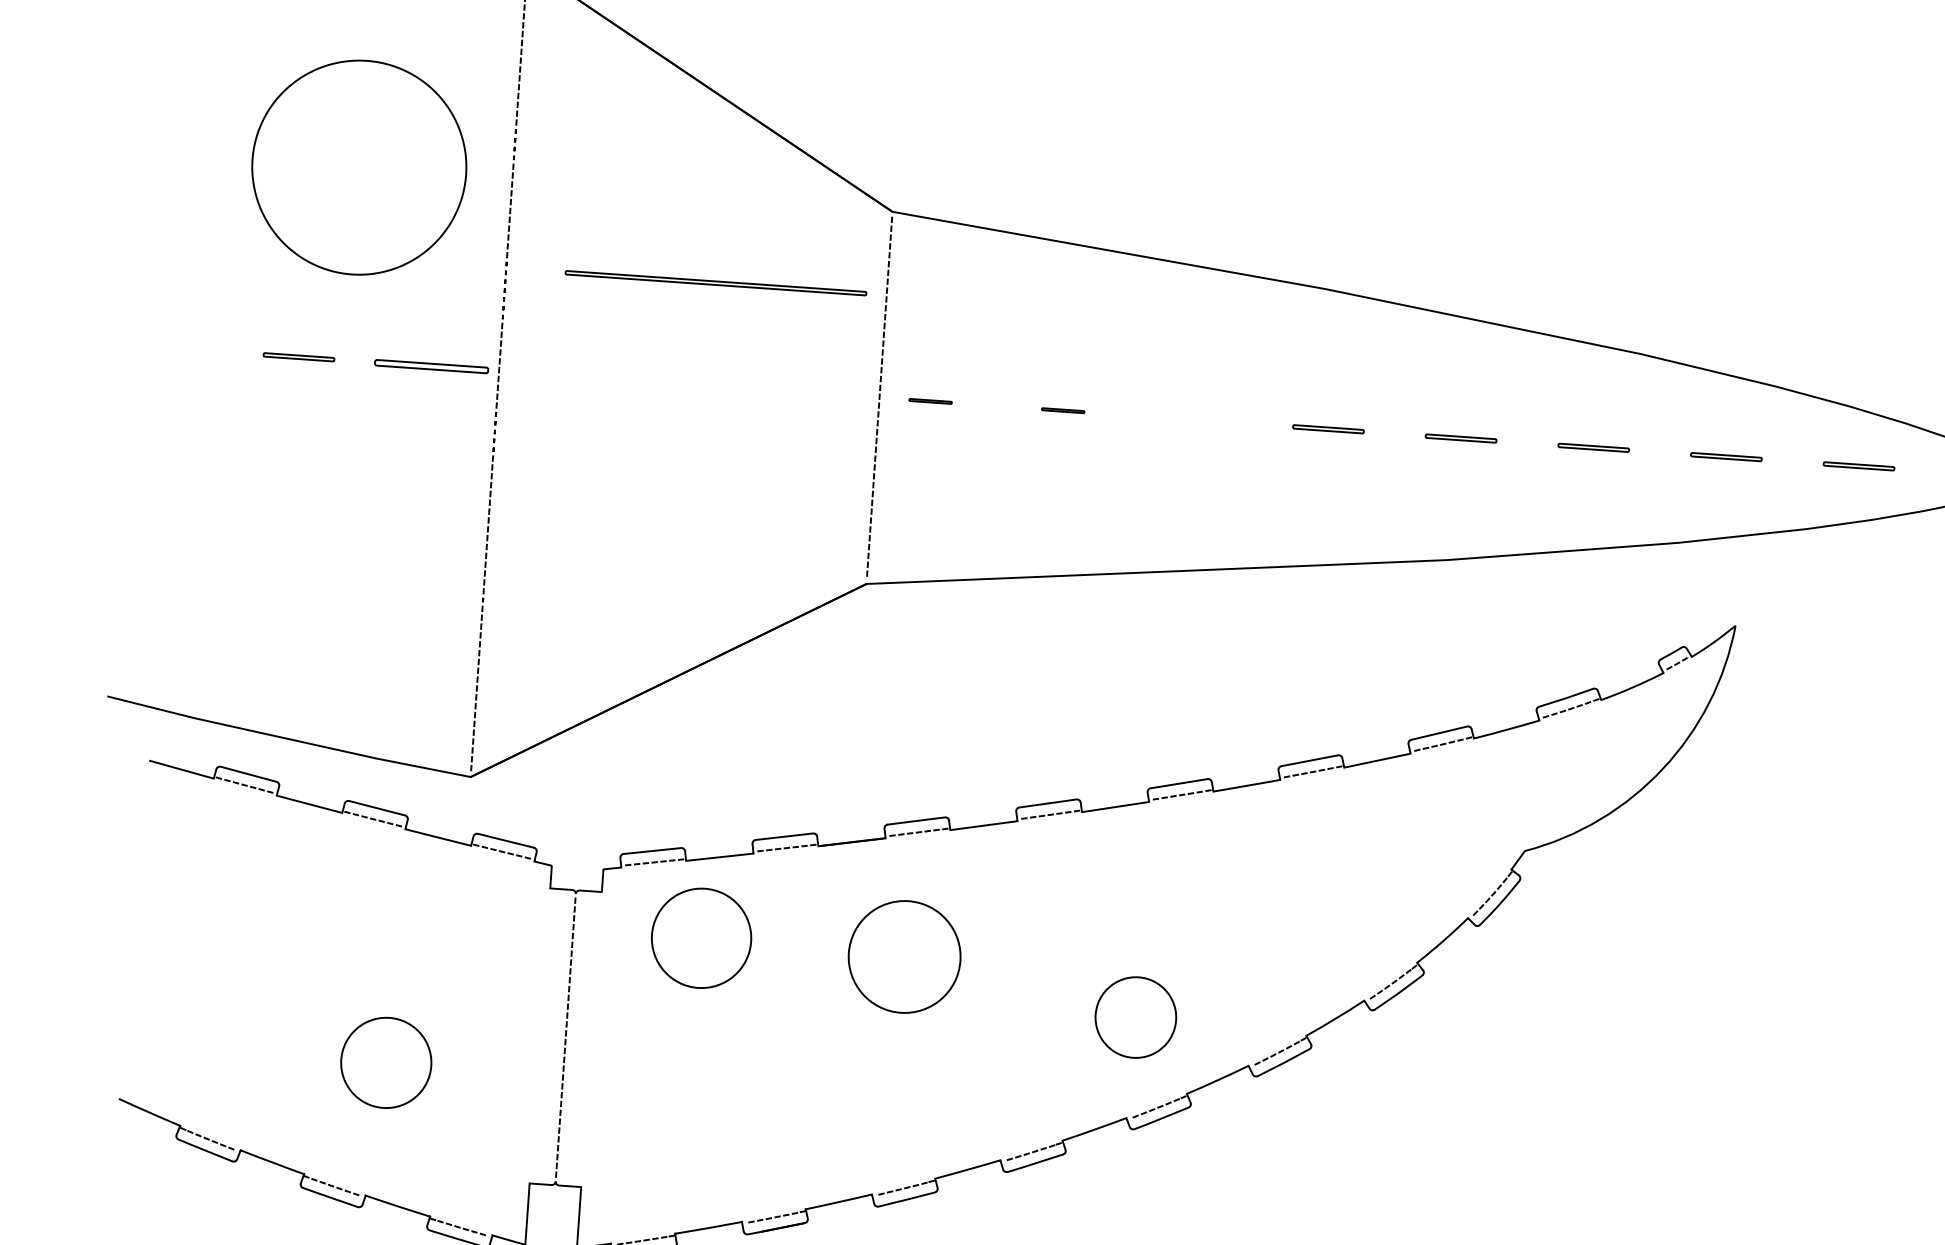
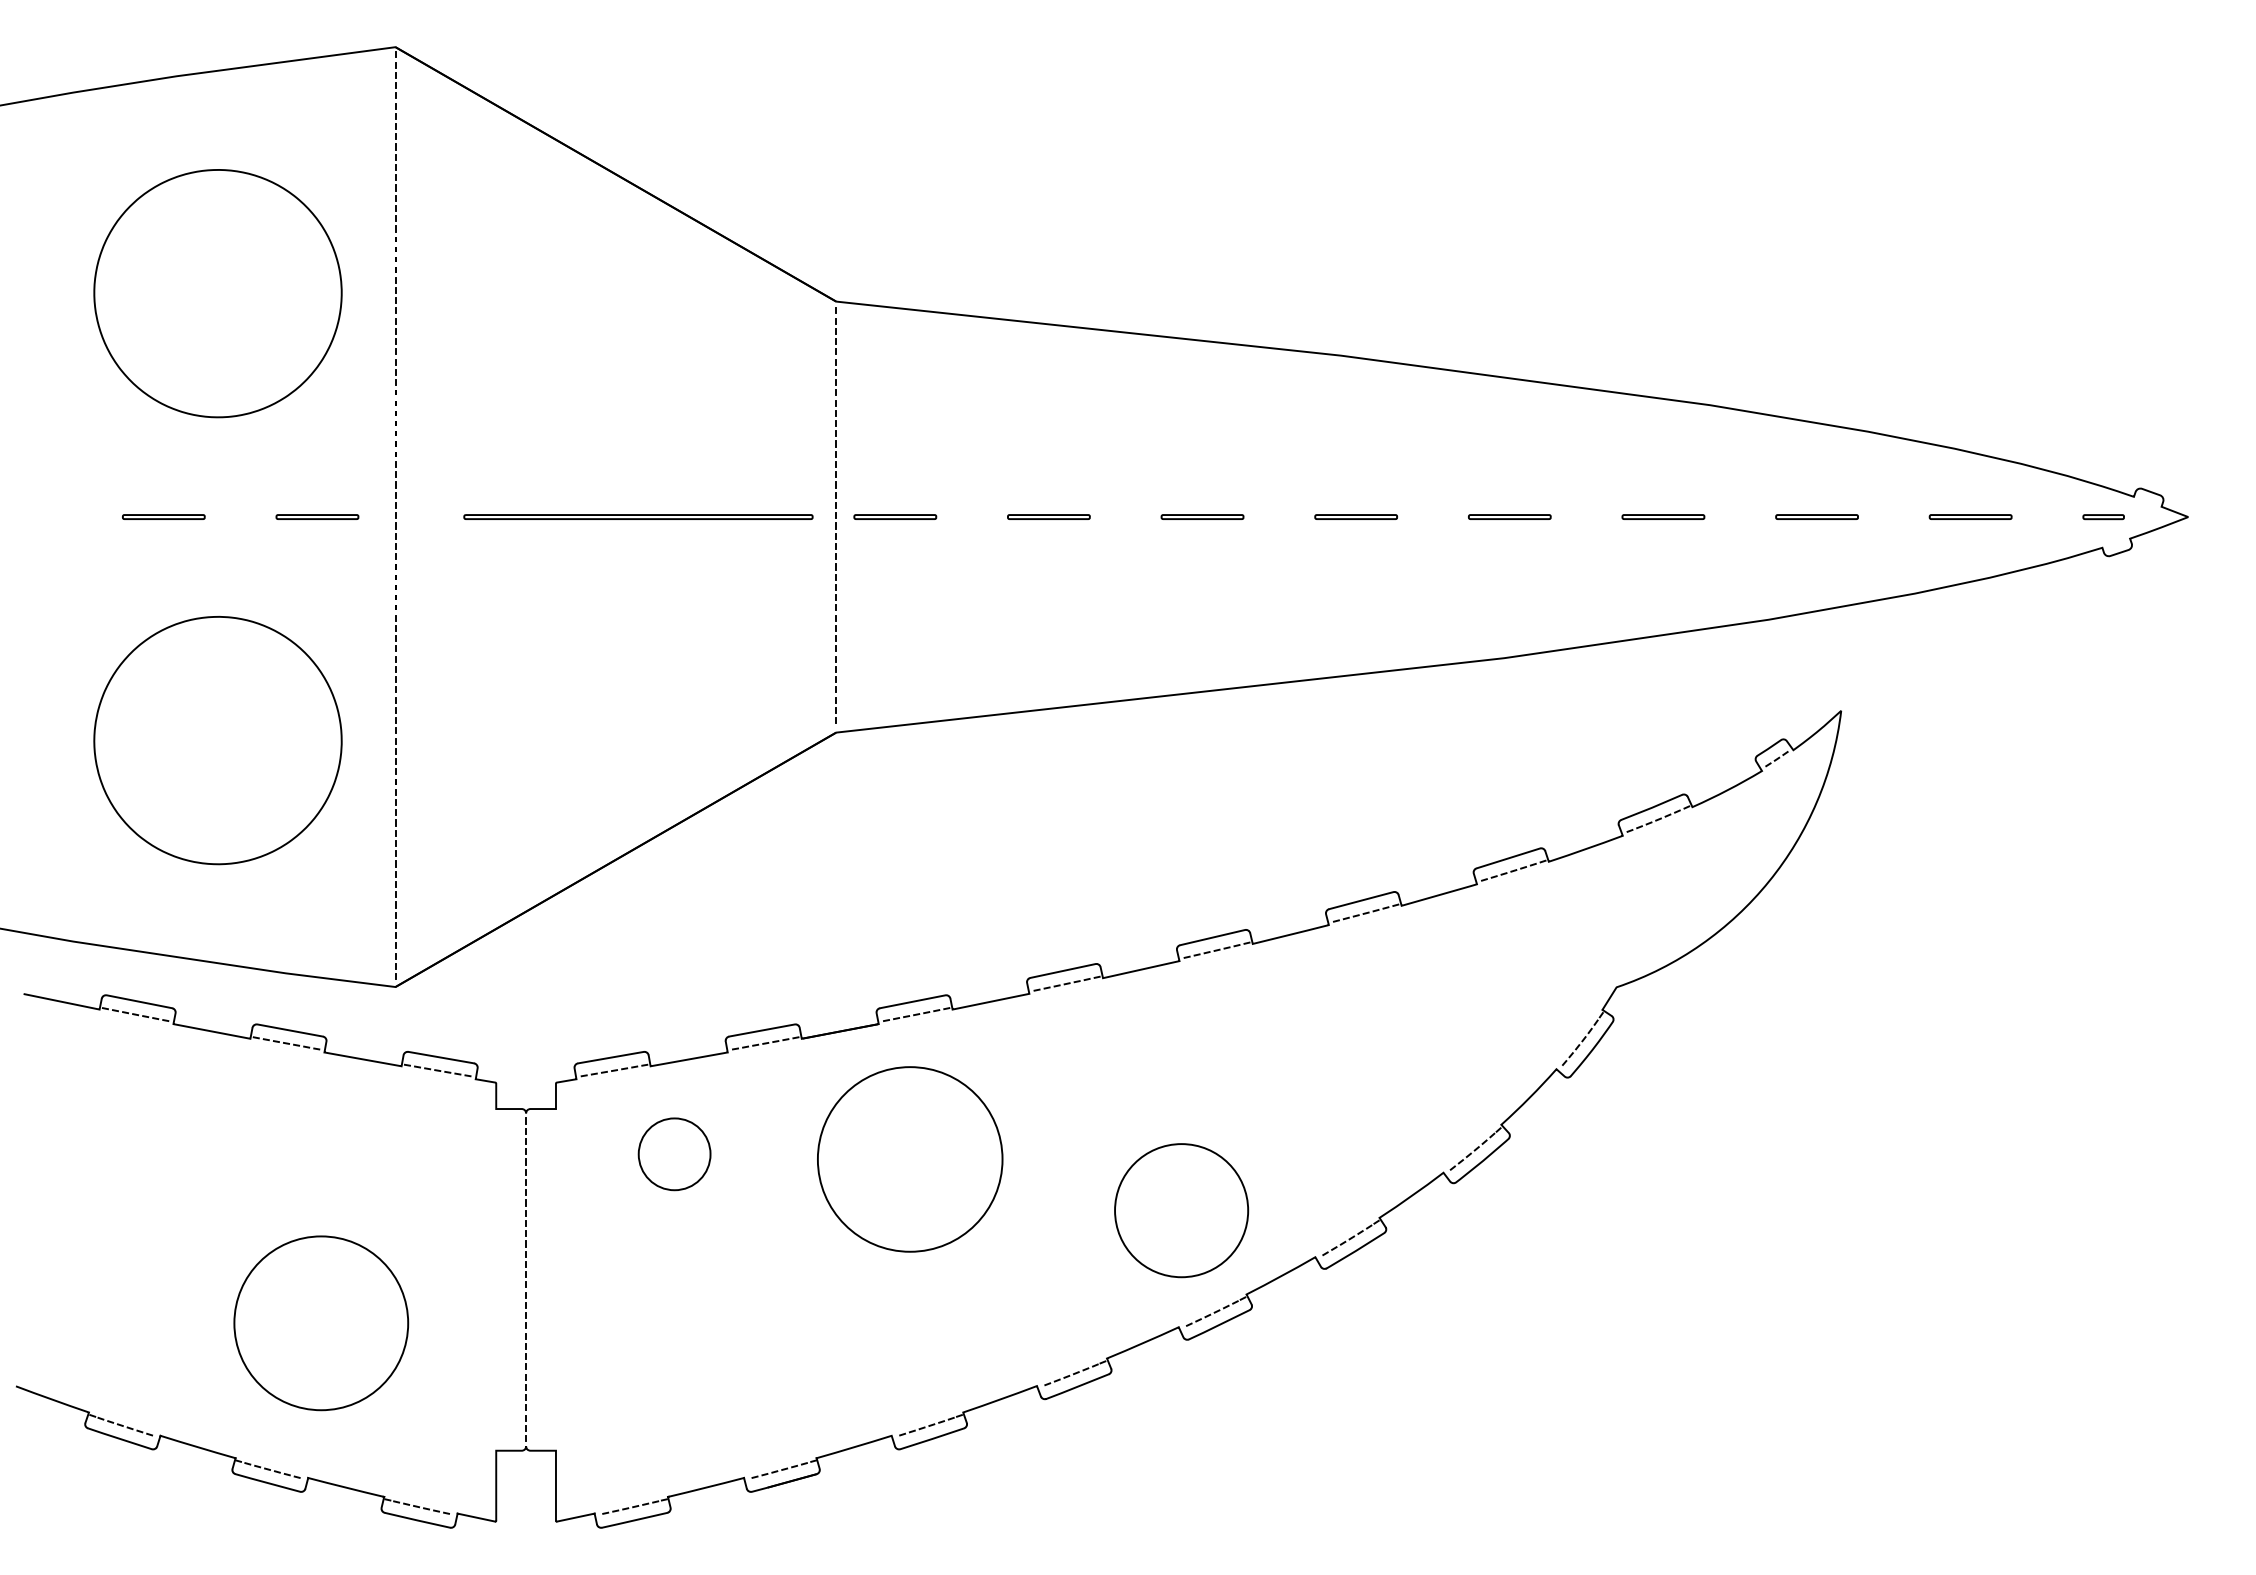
part: (716, 282) -> (638, 516), moved
part: (431, 366) -> (317, 516), size x0.62
part: (930, 400) -> (895, 516), size x1.67
part: (1062, 410) -> (1048, 516), size x1.67
part: (1195, 419) -> (1202, 516), added
part: (331, 553) -> (217, 740), added
circle: (701, 938) -> (674, 1154), size x0.62
circle: (904, 956) -> (909, 1159), size x1.43
circle: (1135, 1017) -> (1181, 1210), size x1.43
circle: (386, 1063) -> (321, 1323), size x1.67

